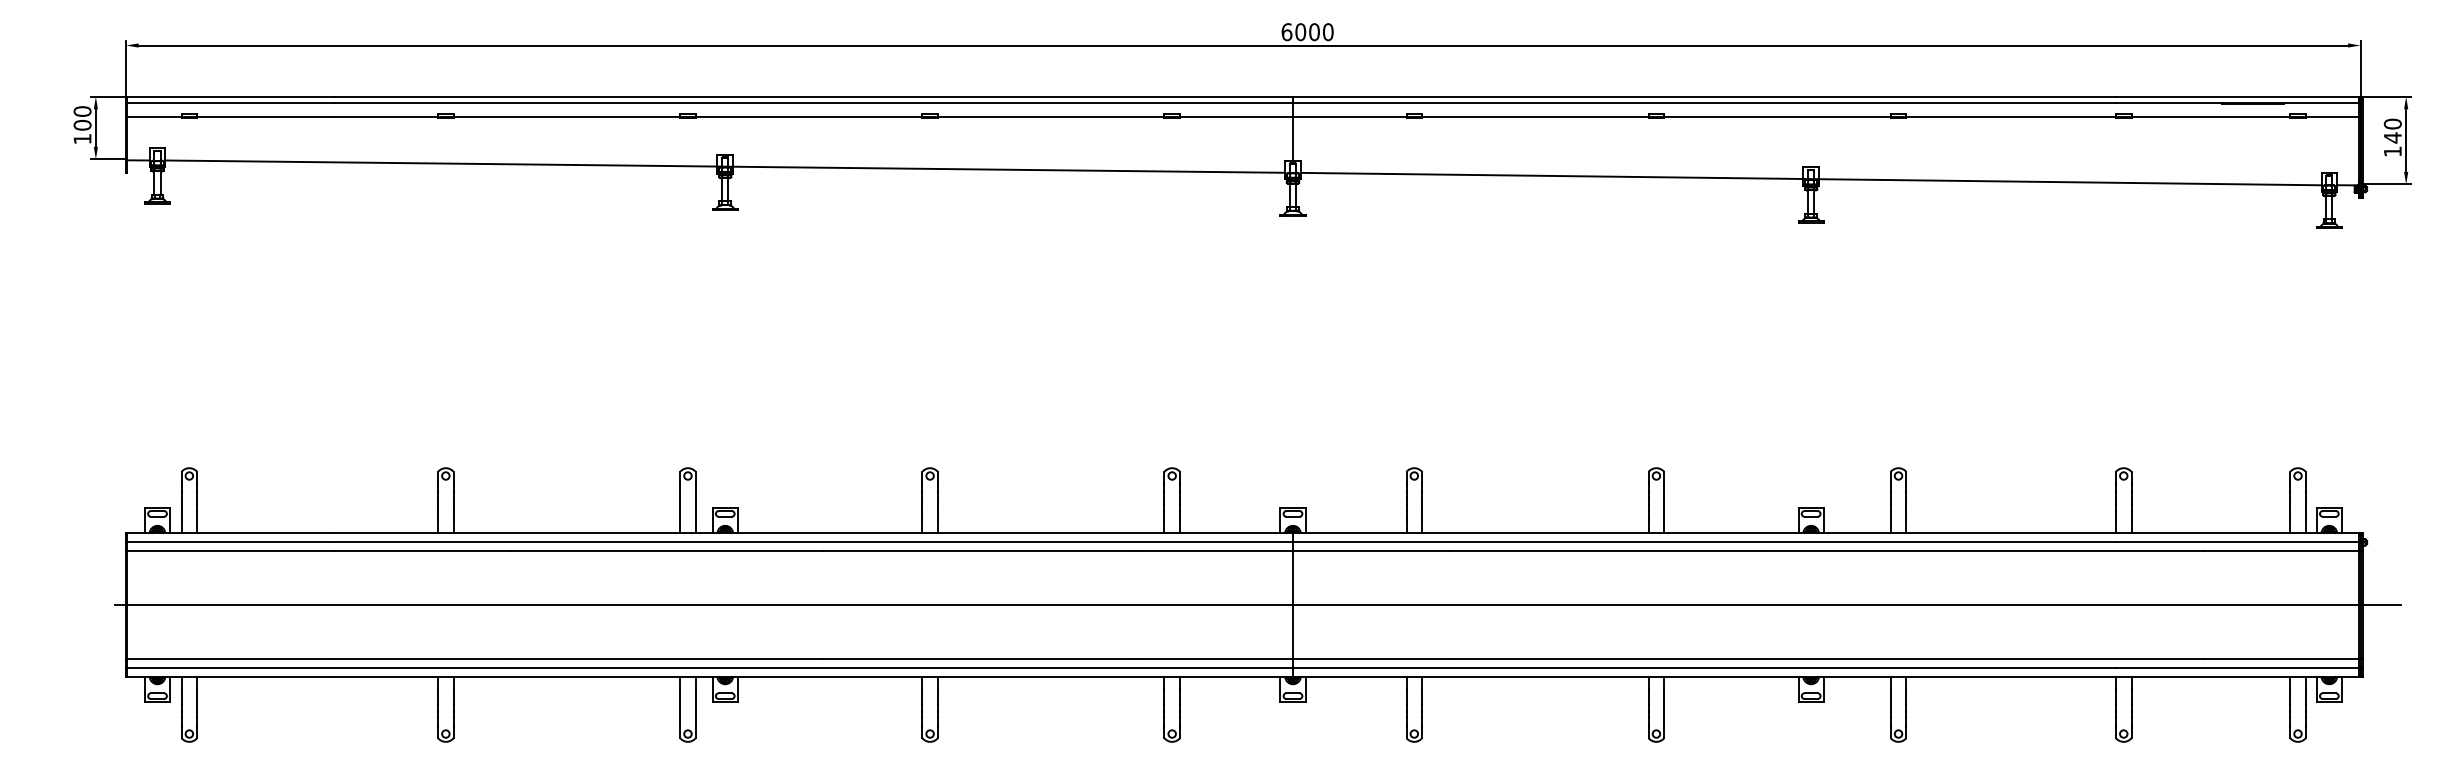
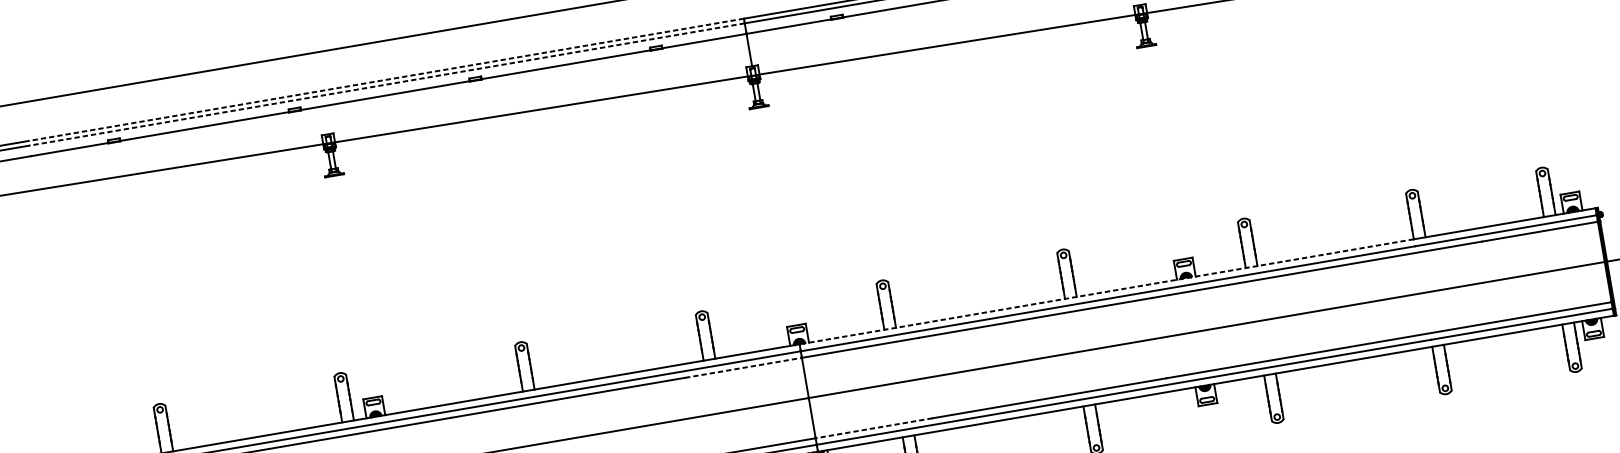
line: (812, 96) -> (385, 79), solid -> dashed
line: (812, 103) -> (386, 85), solid -> dashed
line: (1703, 533) -> (1106, 292), solid -> dashed
line: (1215, 551) -> (744, 367), solid -> dashed
line: (1370, 658) -> (873, 428), solid -> dashed

